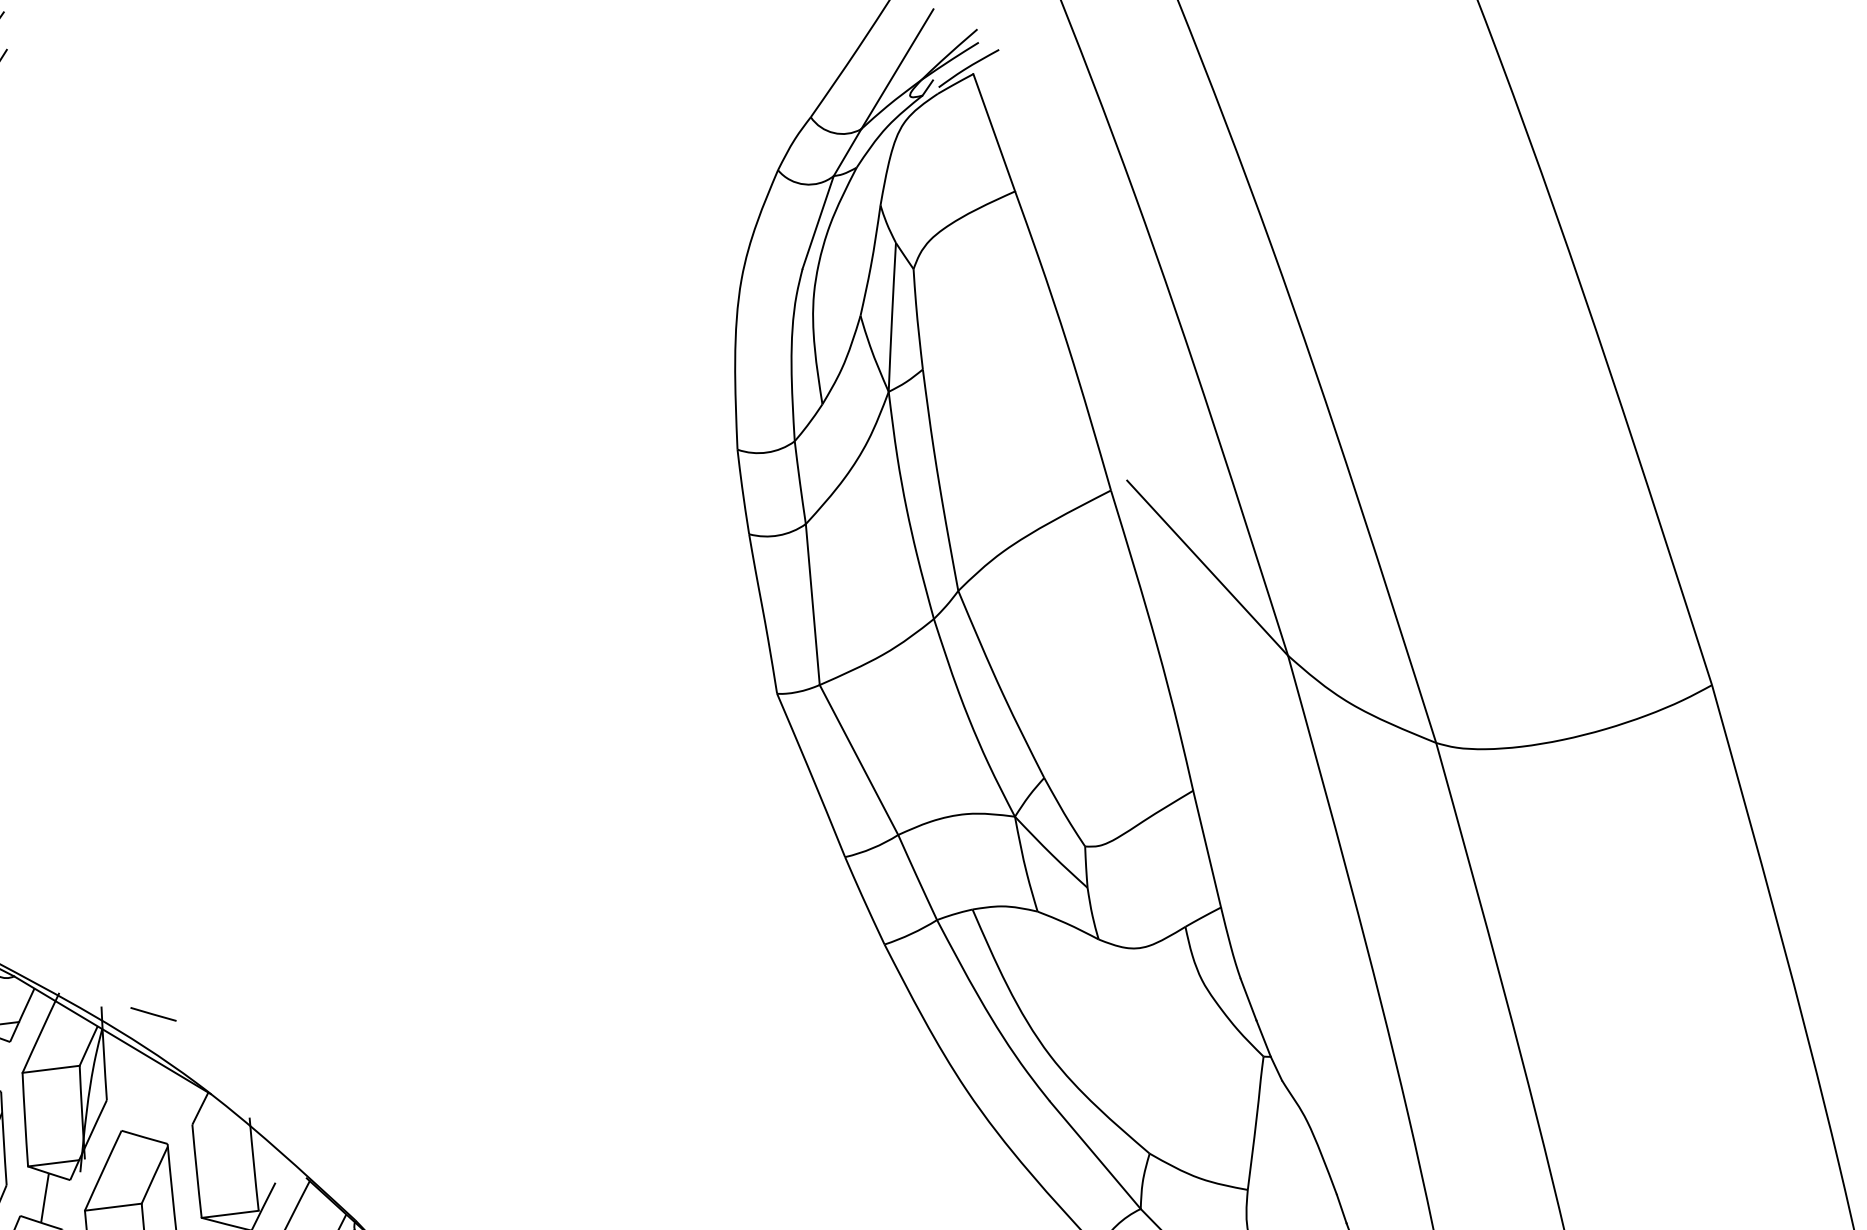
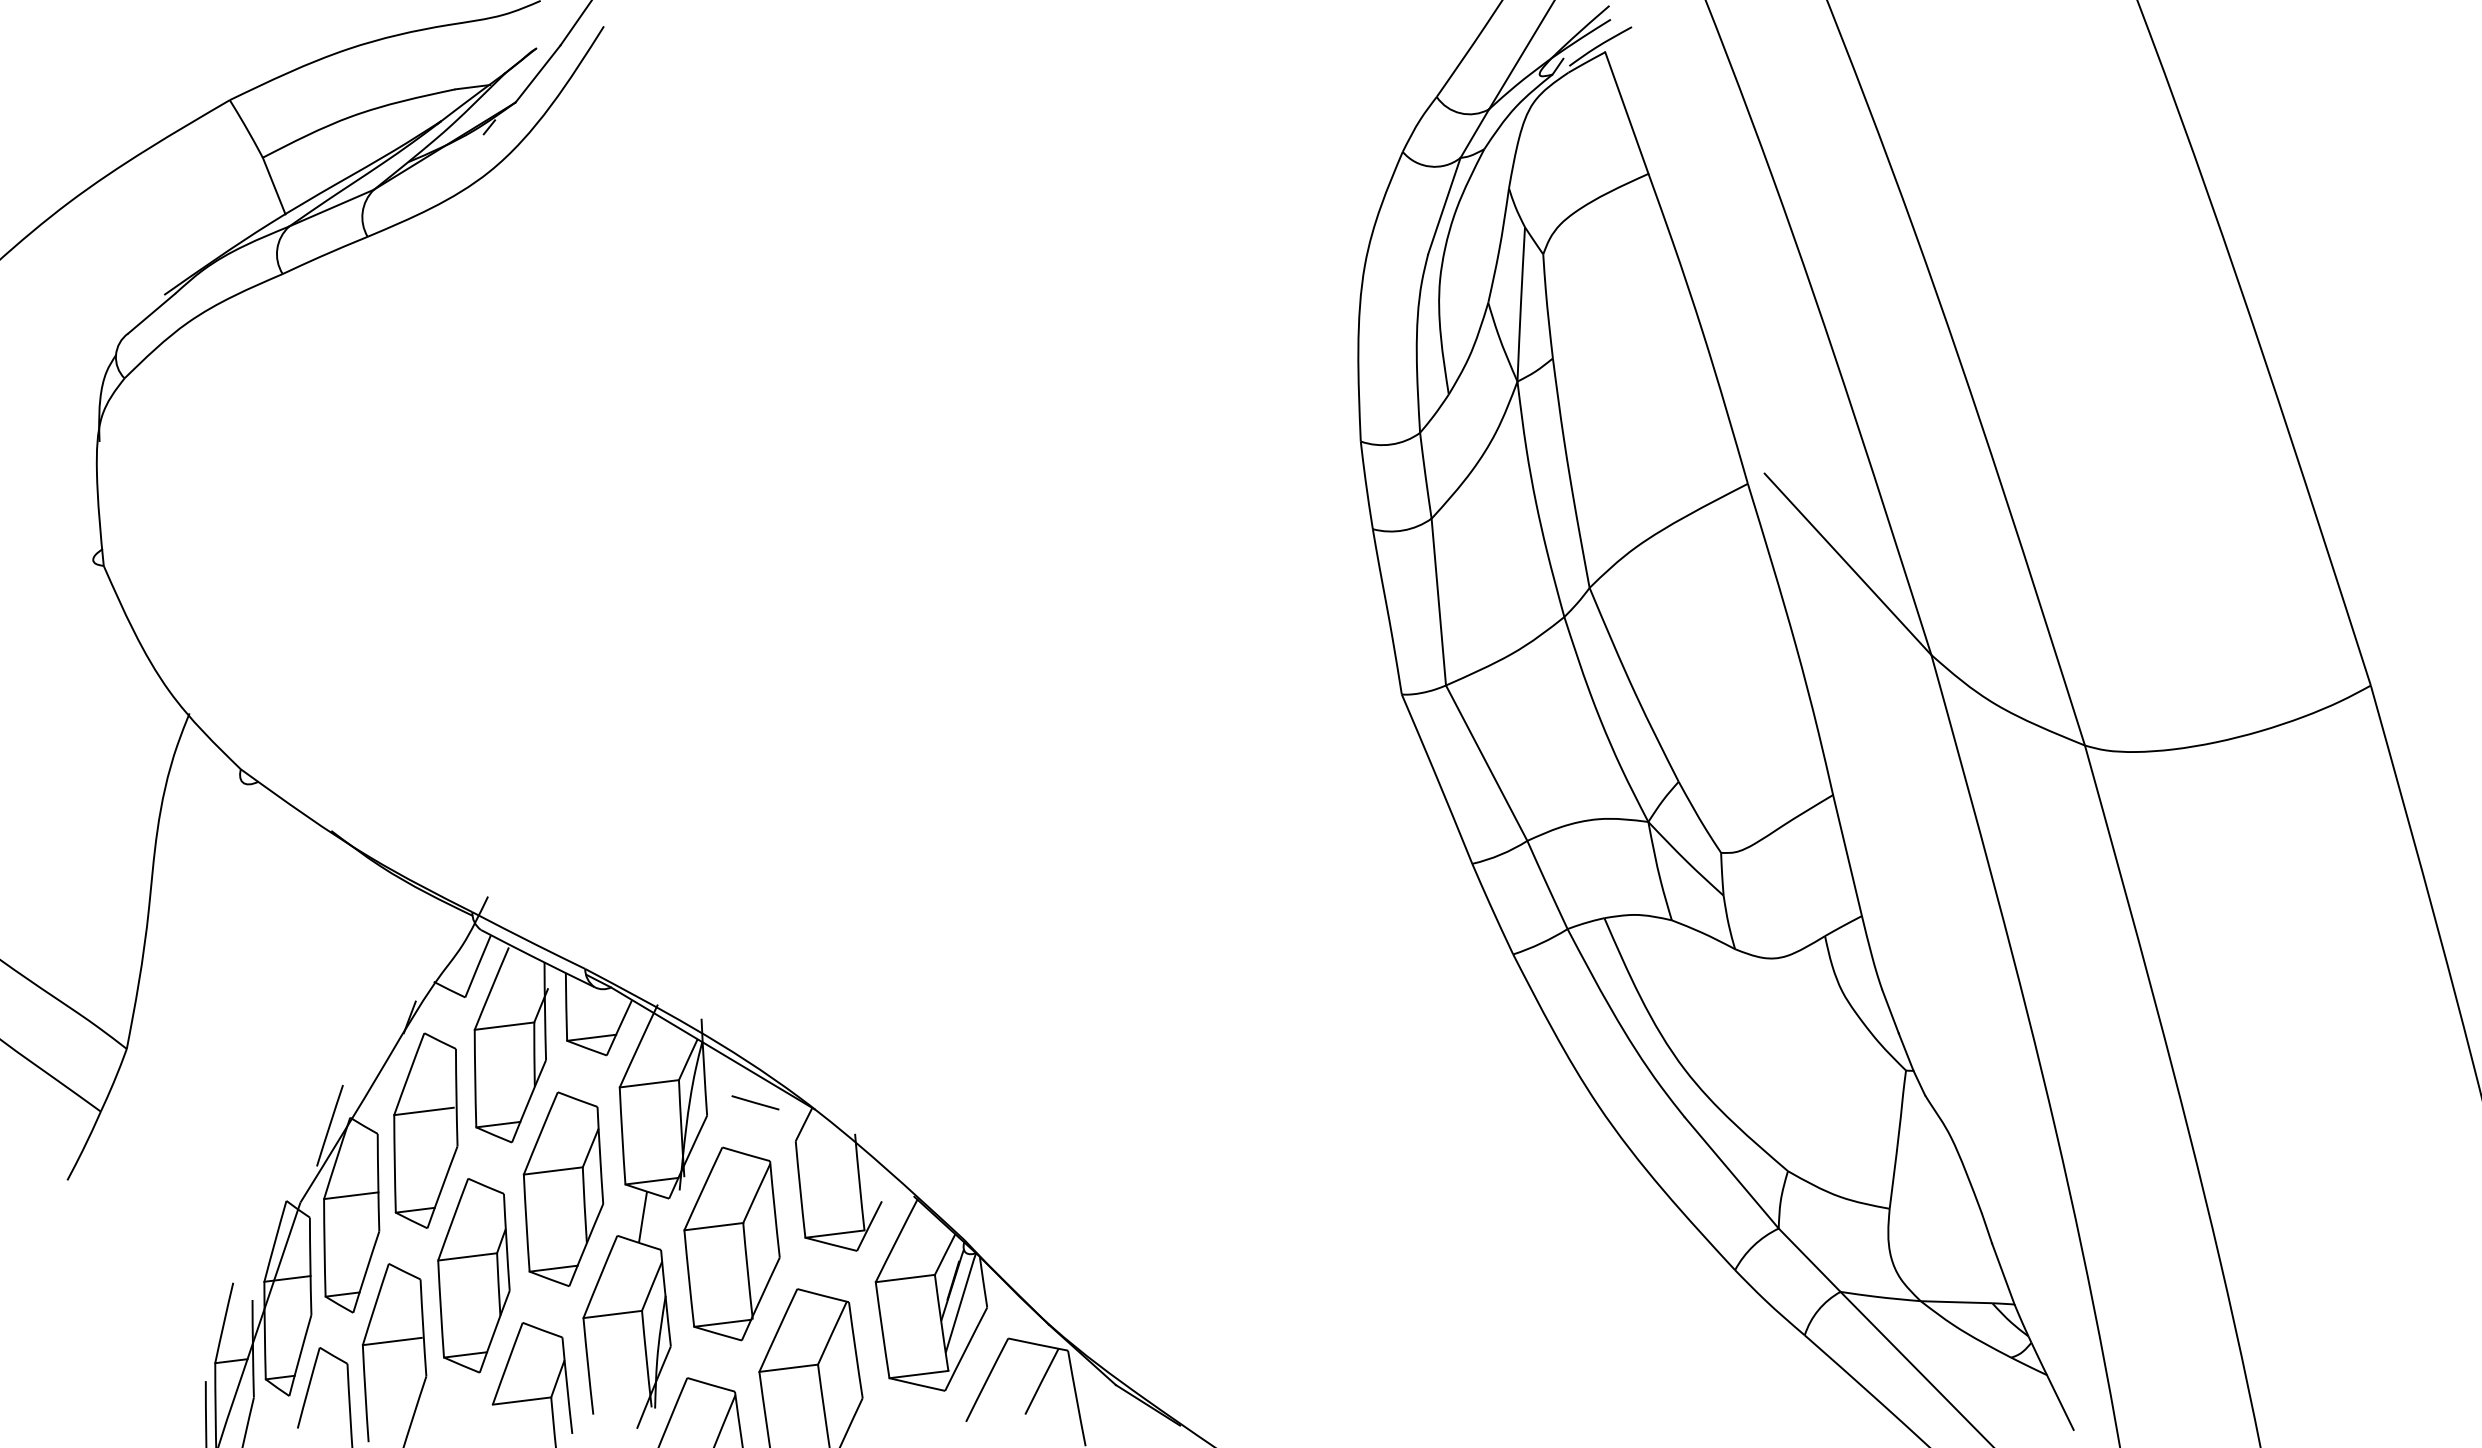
line: (153, 1014) -> (755, 1102), moved

